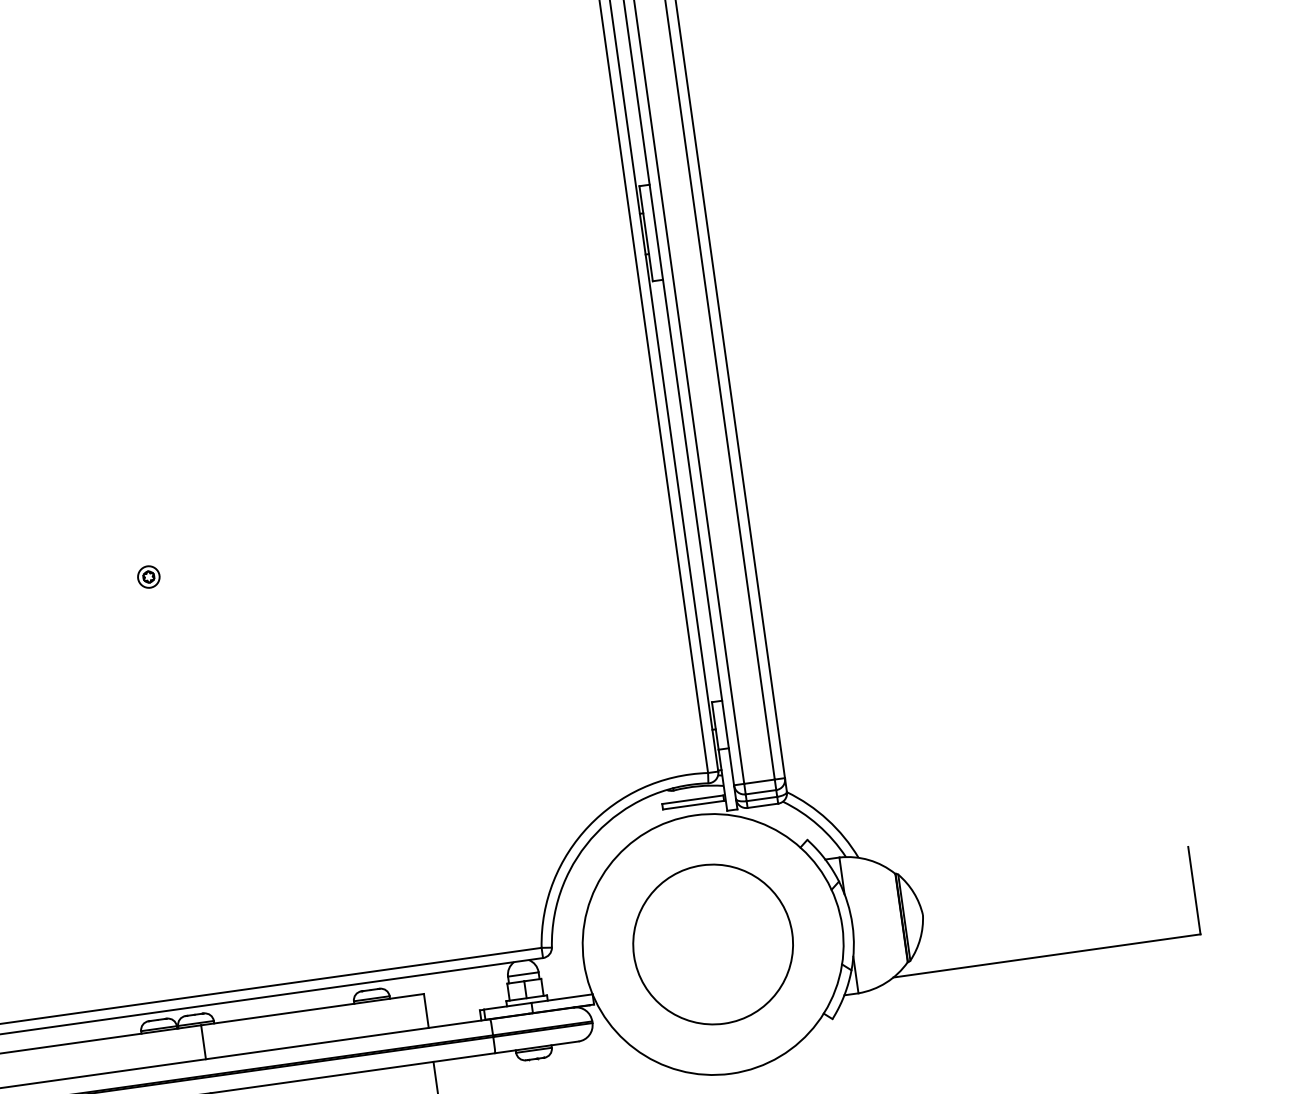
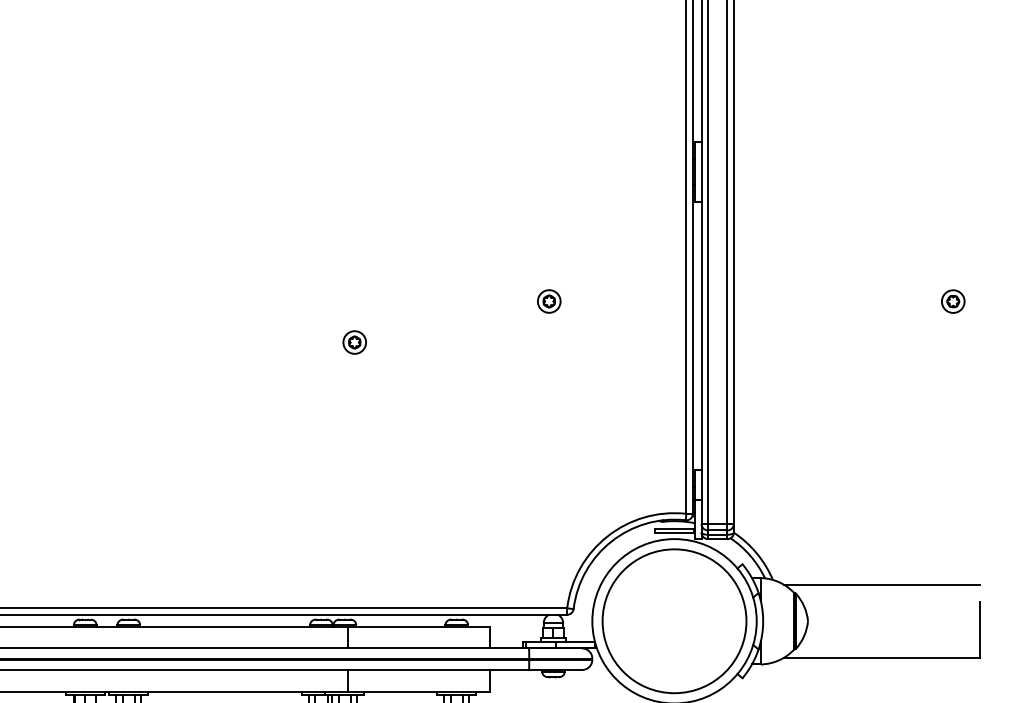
part: (1080, 380) -> (953, 301), added
part: (446, 469) -> (549, 301), added
part: (148, 577) -> (354, 342), size x1.67
line: (1030, 840) -> (881, 584), added
circle: (713, 944) -> (674, 621), size x1.43

